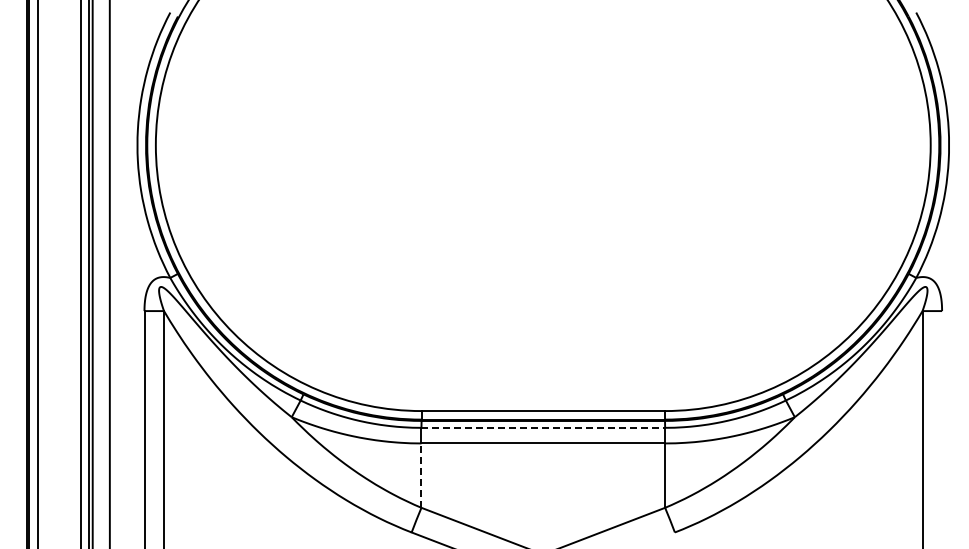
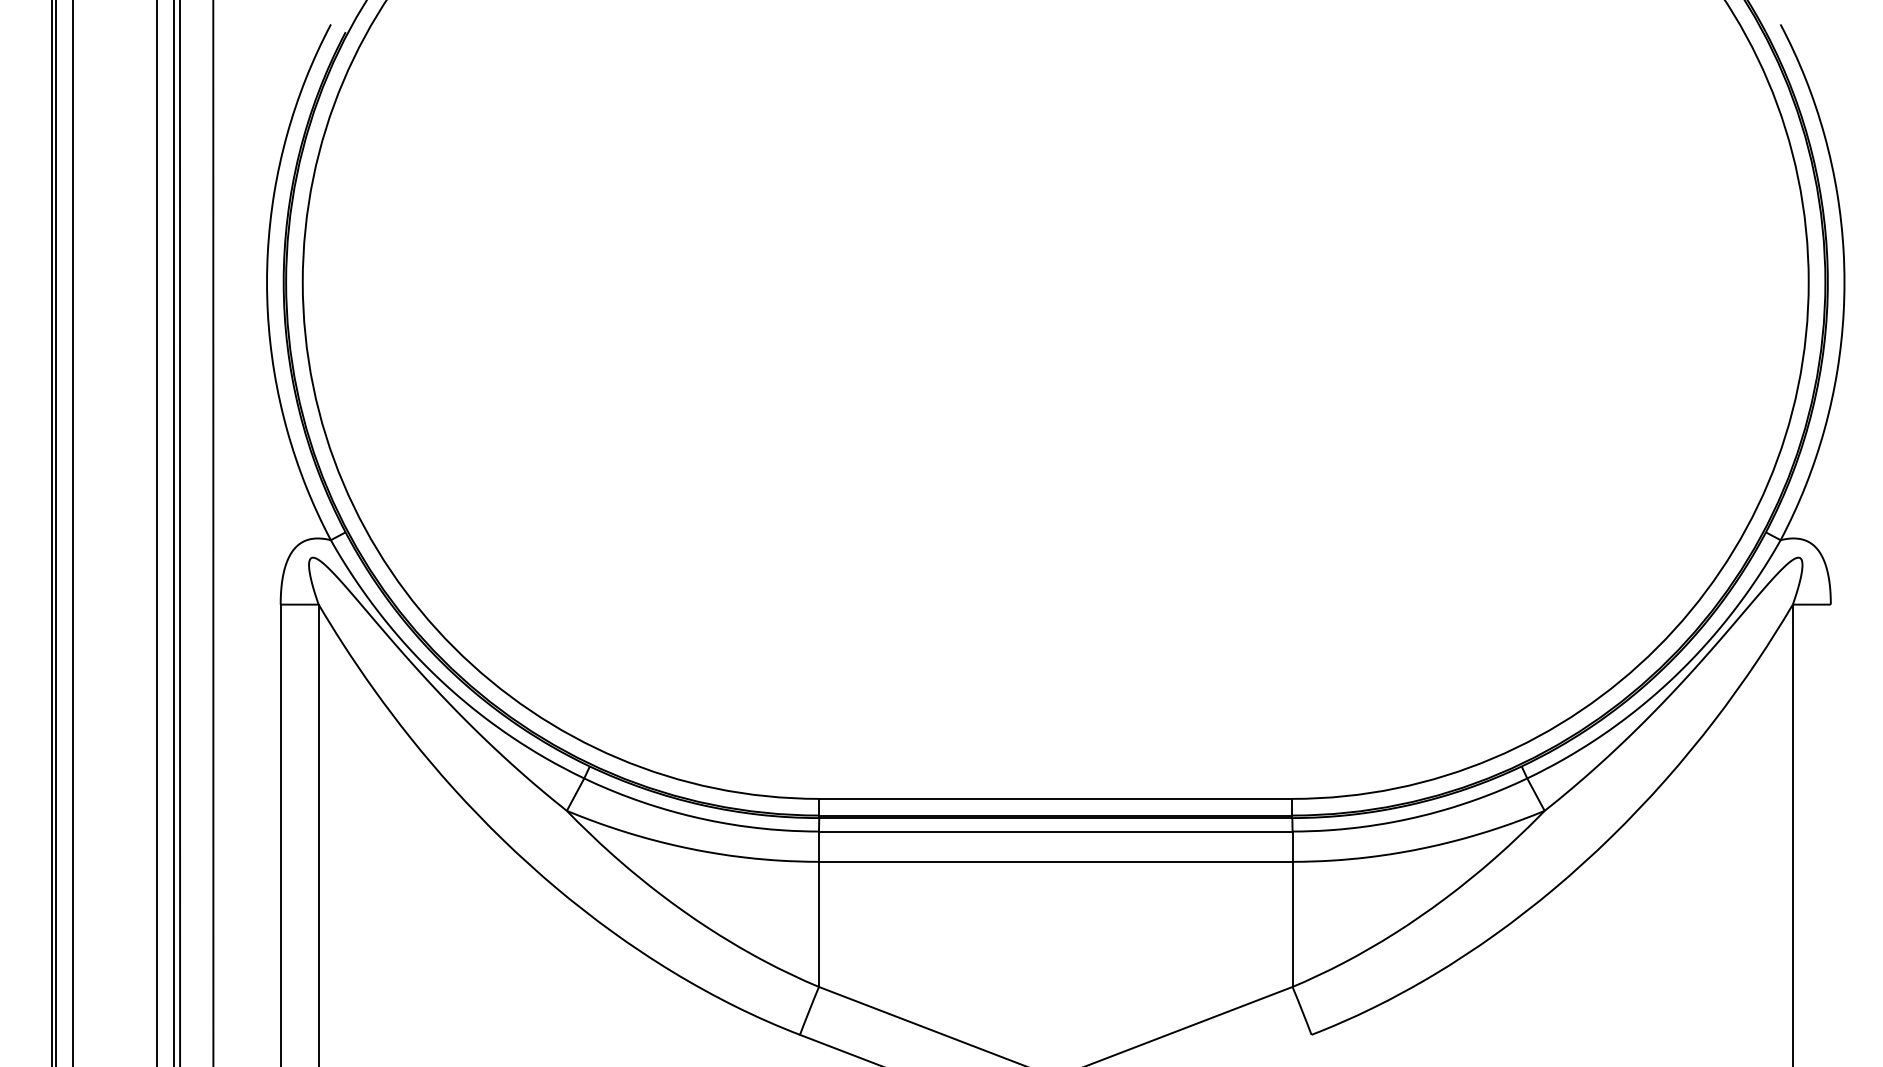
line: (543, 427) -> (1056, 830), dashed -> solid
line: (421, 475) -> (819, 924), dashed -> solid

